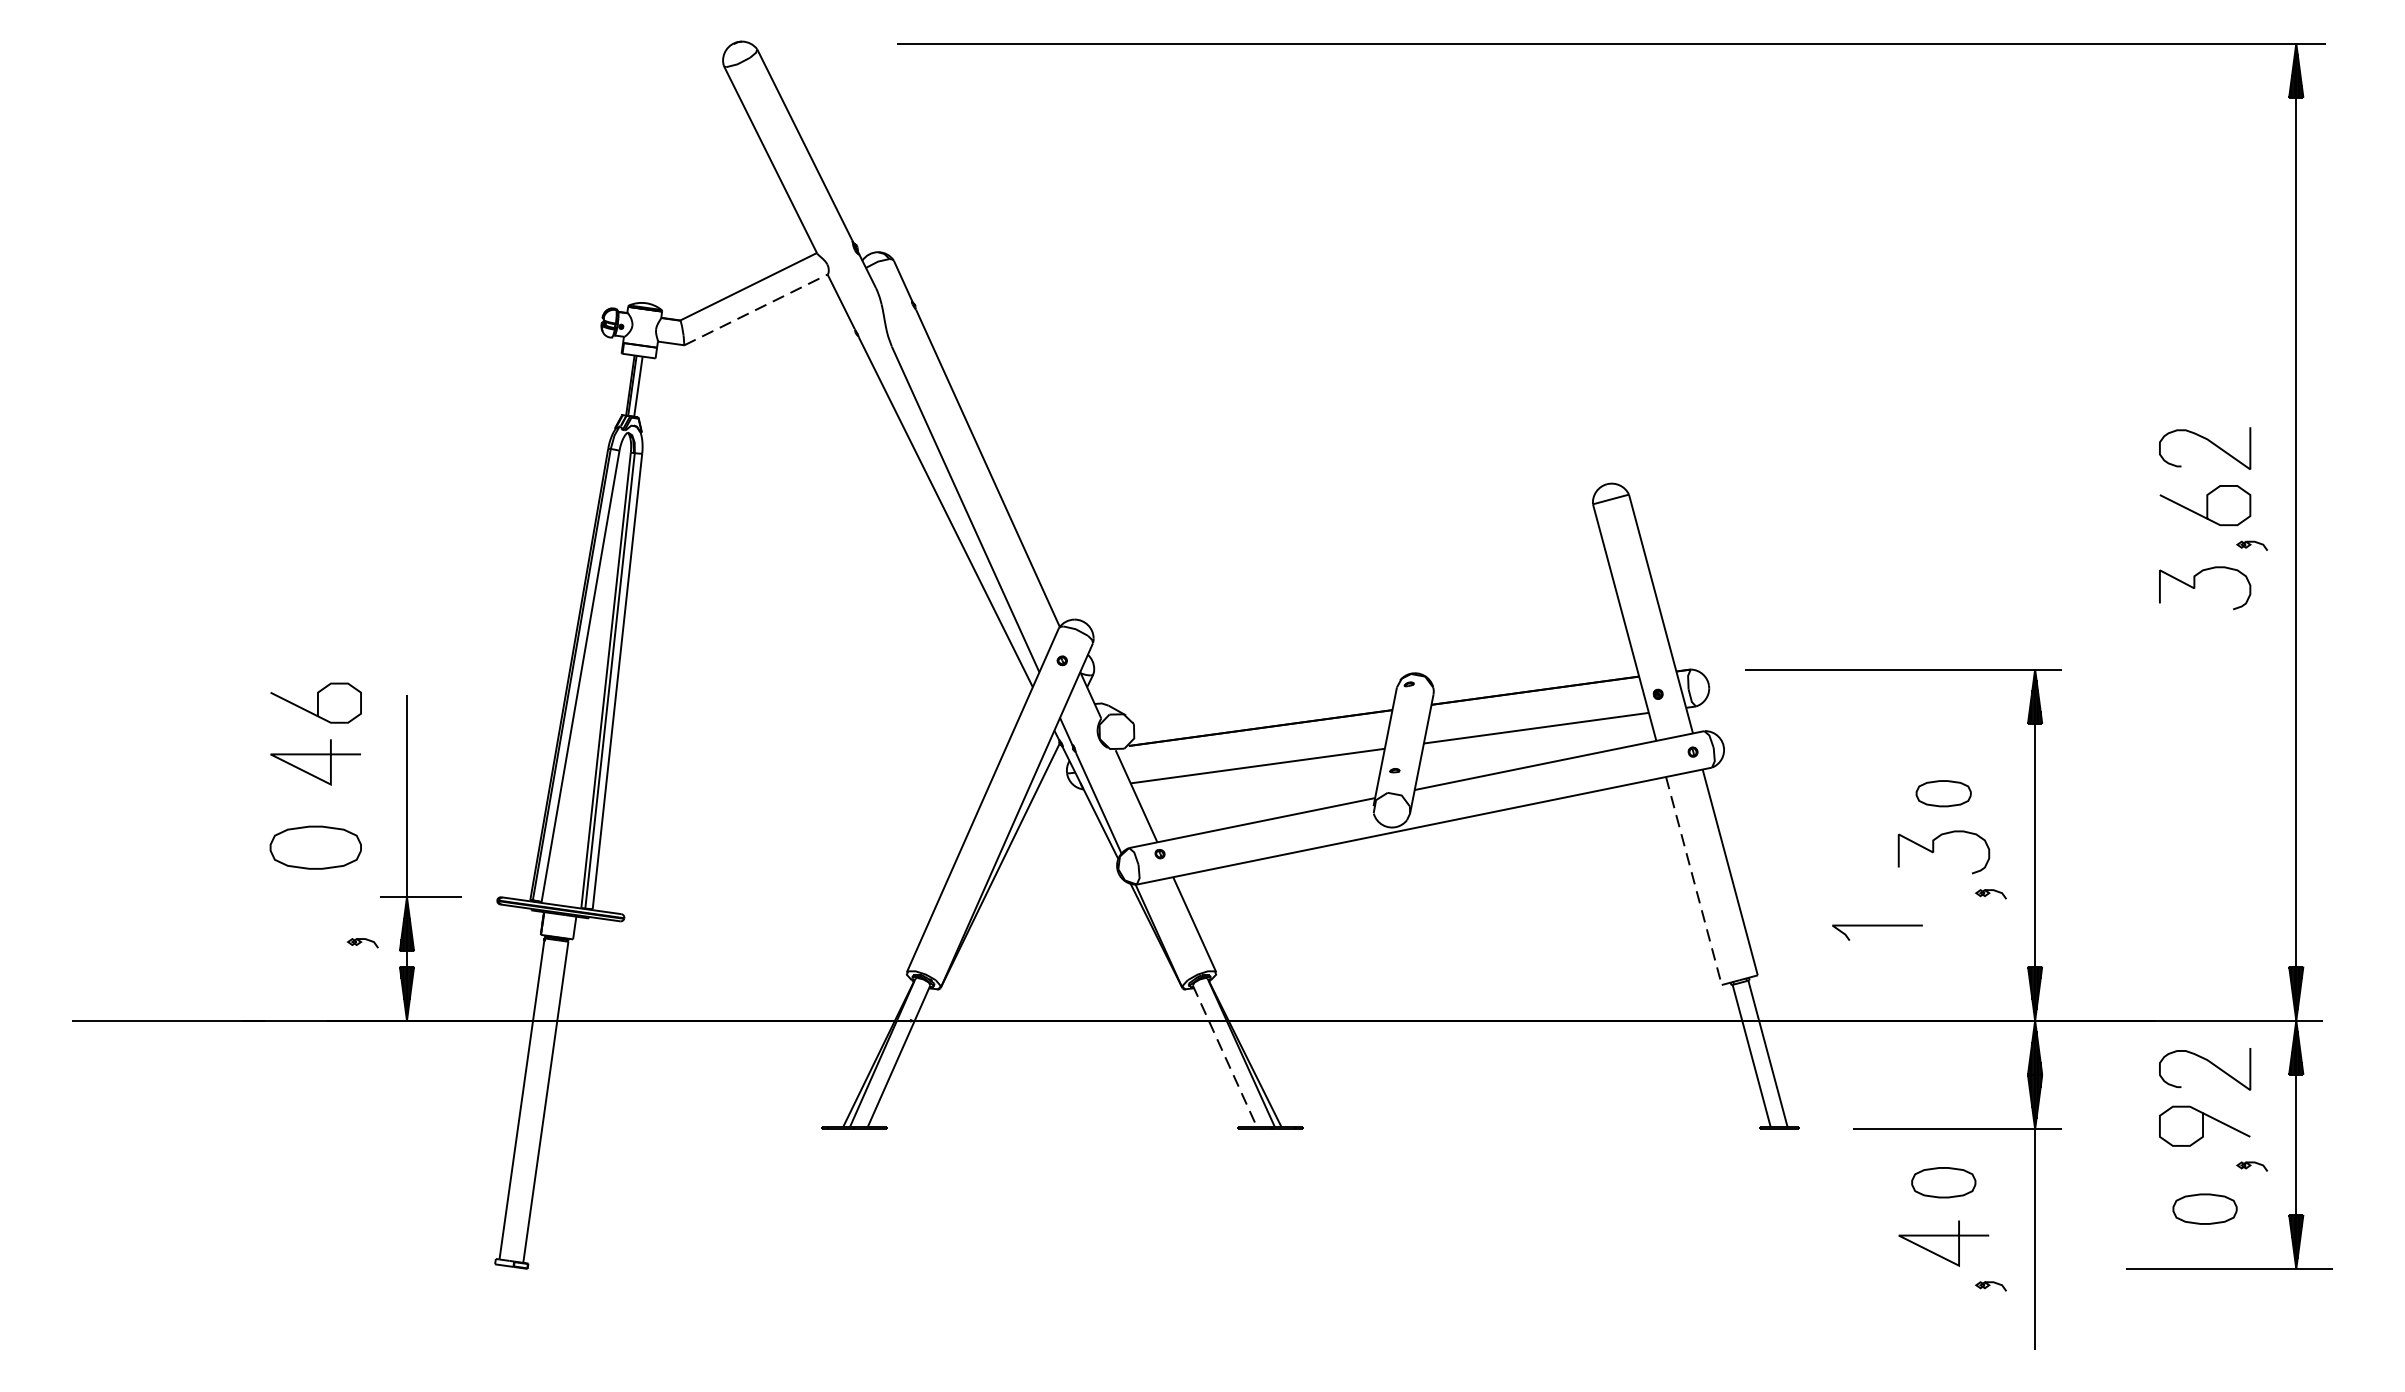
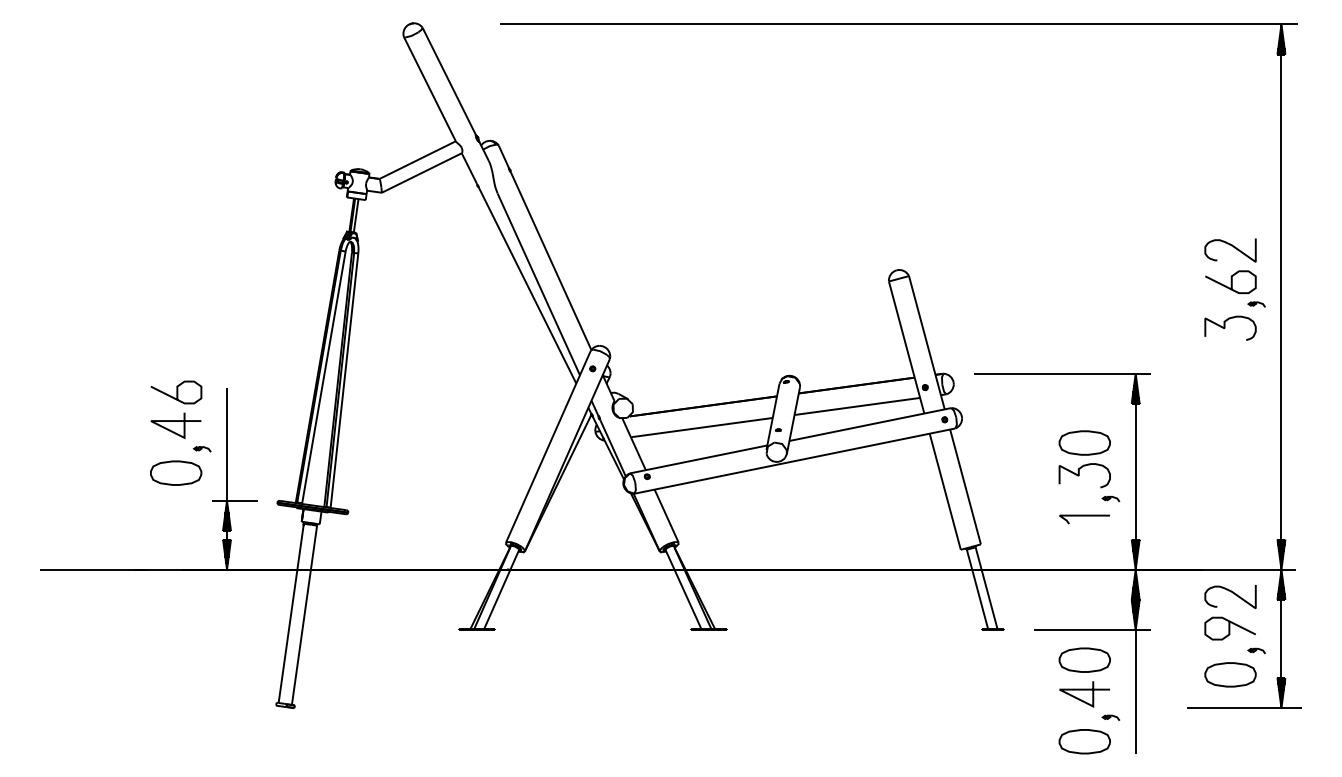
line: (755, 308) -> (421, 172), dashed -> solid
part: (1943, 792) -> (1084, 442), size x1.67
line: (1694, 882) -> (945, 492), dashed -> solid
line: (1877, 927) -> (1084, 516), moved
part: (361, 943) -> (201, 449), moved
line: (1224, 1056) -> (683, 589), dashed -> solid
part: (1943, 1181) -> (1084, 659), size x1.43
part: (2205, 1208) -> (1230, 674), size x1.43
part: (1943, 1328) -> (1084, 741), added

